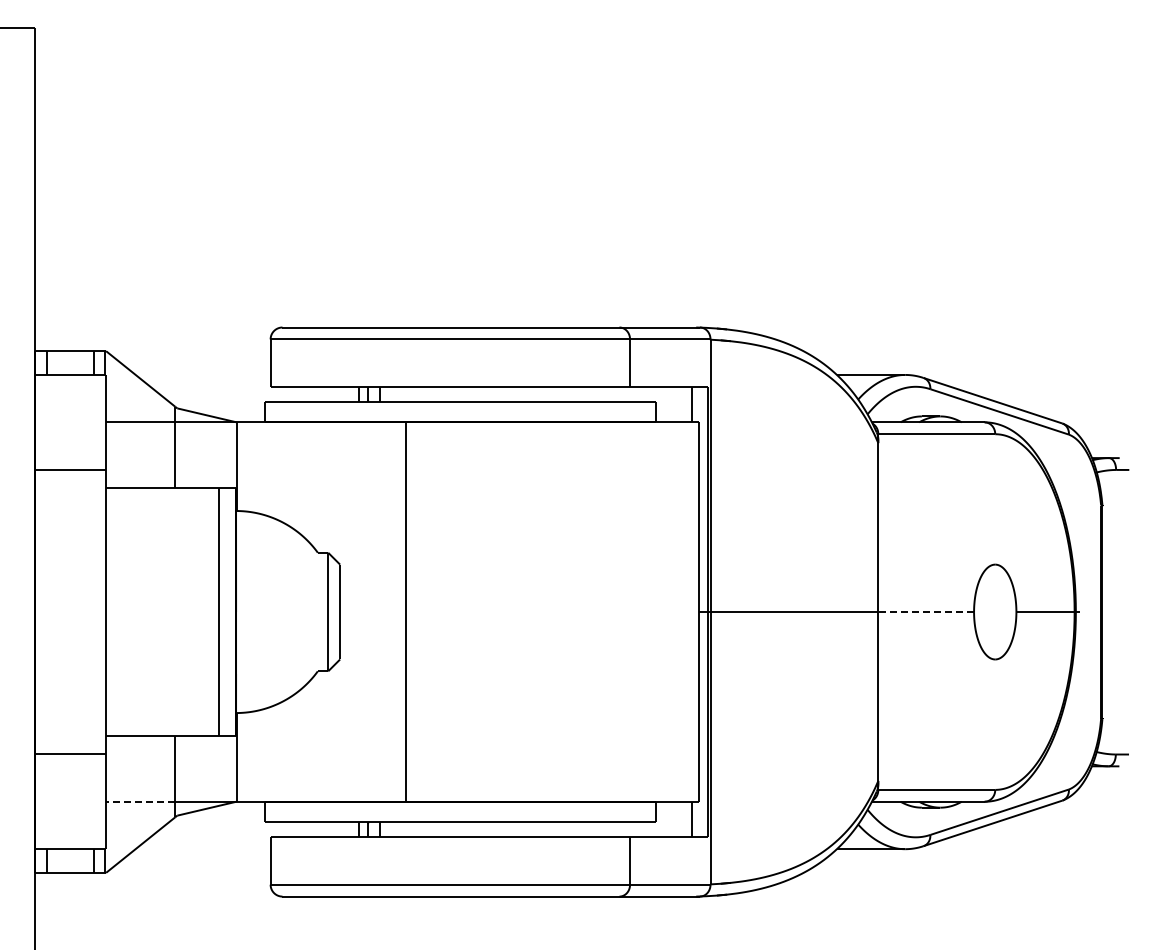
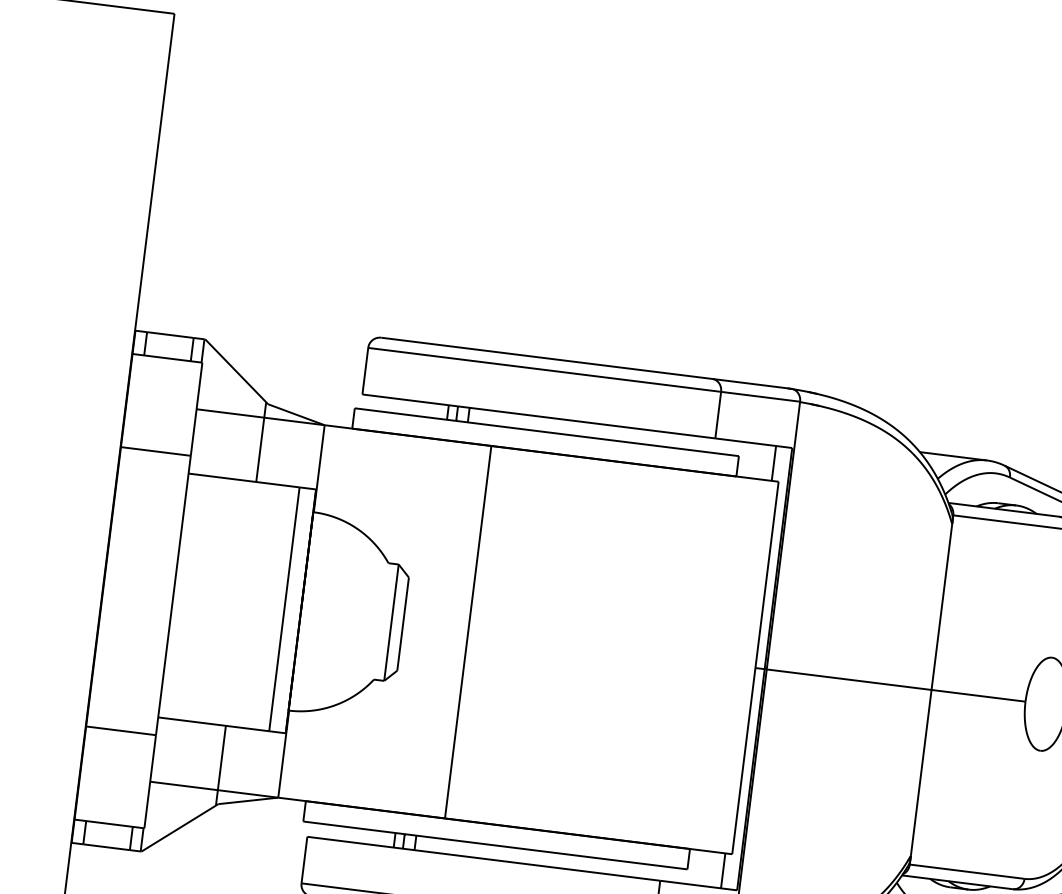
line: (926, 612) -> (978, 696), dashed -> solid
line: (140, 801) -> (183, 785), dashed -> solid

